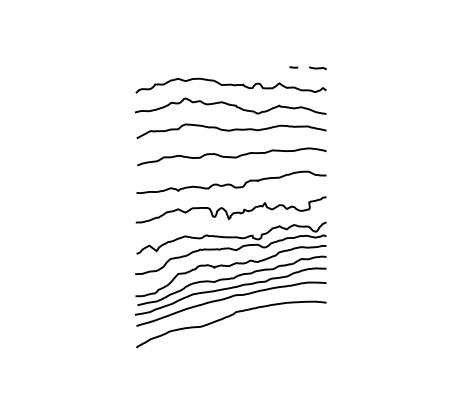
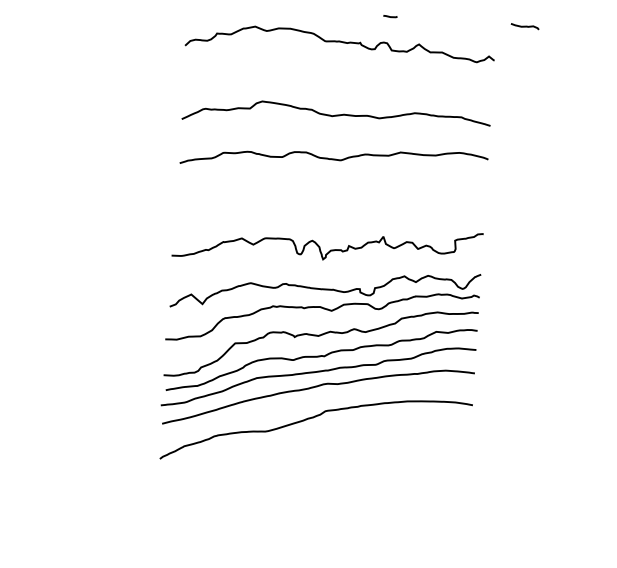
curve: (293, 67) -> (389, 16), moved
line: (317, 68) -> (524, 26), moved
curve: (230, 105) -> (337, 75), removed
curve: (230, 183) -> (329, 201), removed

